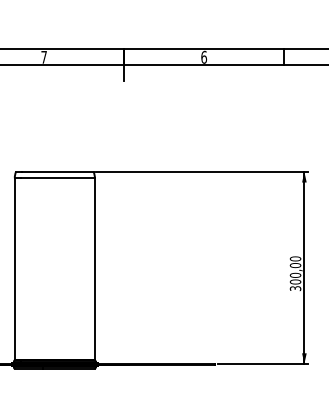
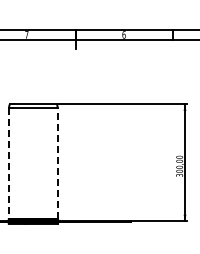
line: (94, 269) -> (57, 163), solid -> dashed
line: (15, 270) -> (9, 164), solid -> dashed

